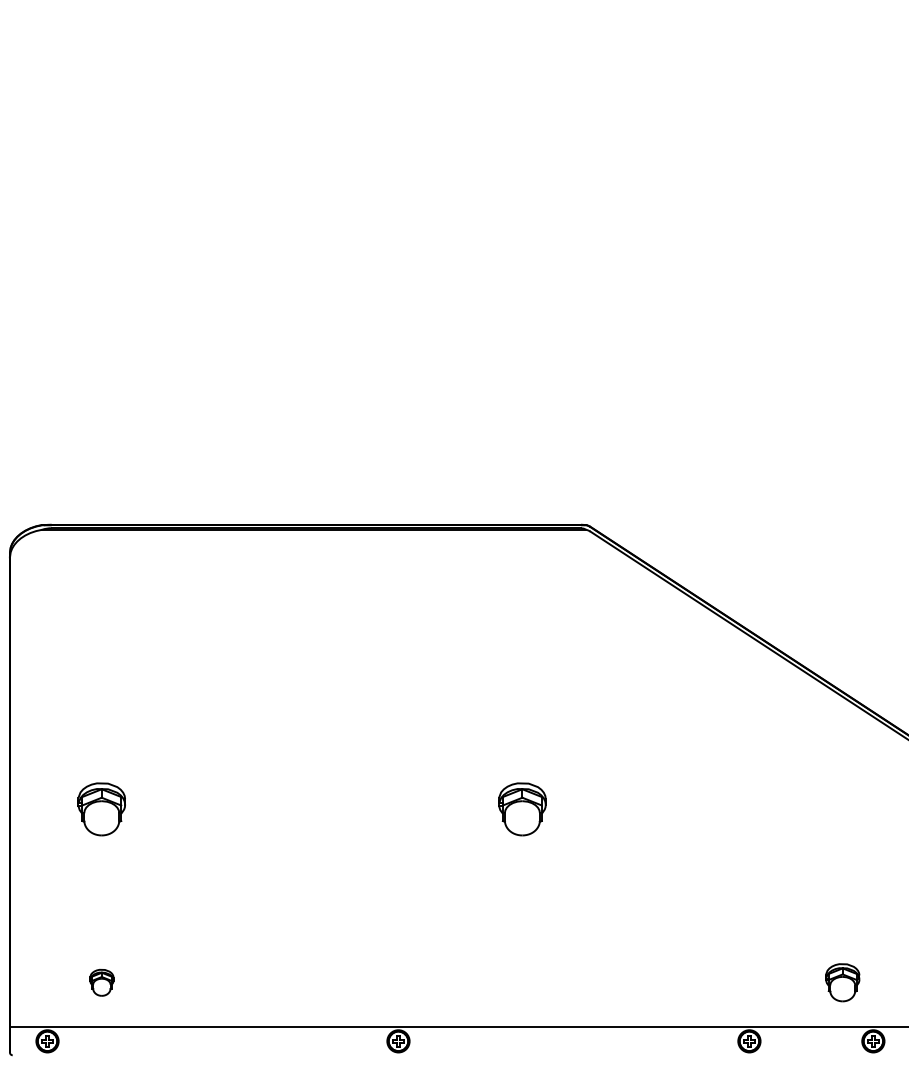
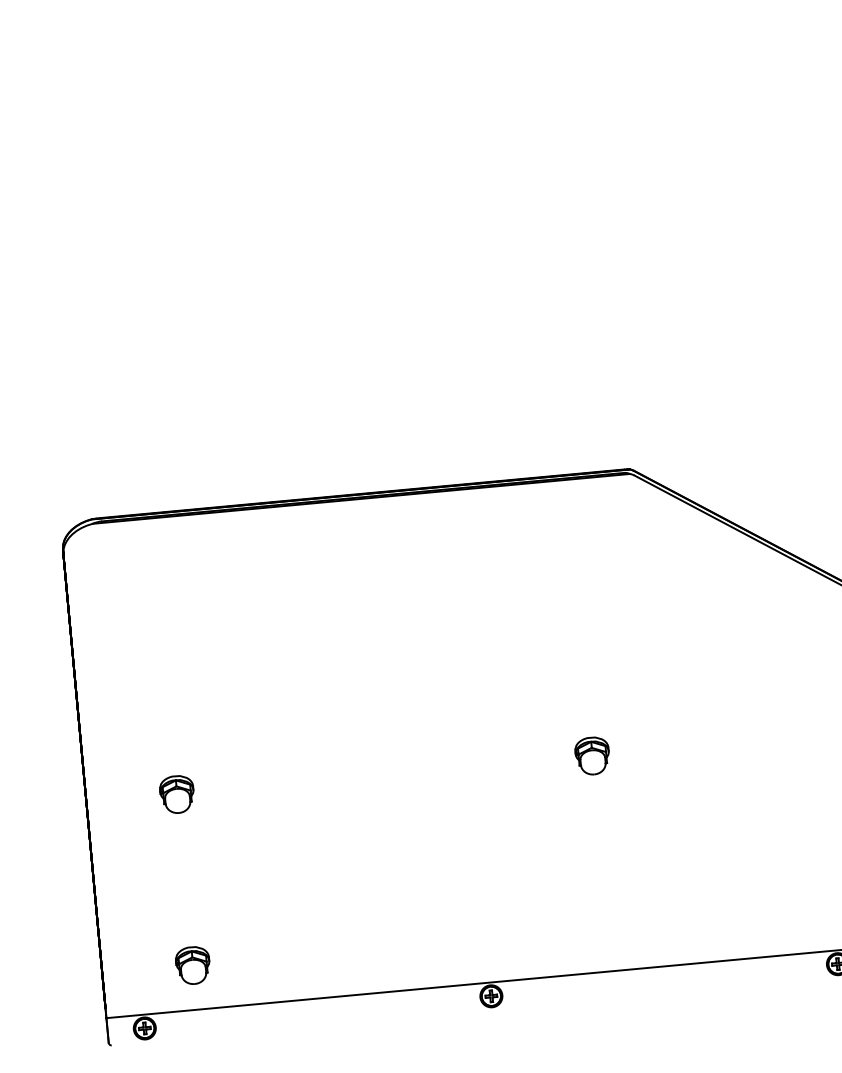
part: (101, 809) -> (176, 794), size x0.71
part: (522, 809) -> (592, 756), size x0.71
part: (101, 982) -> (192, 965), size x1.43

